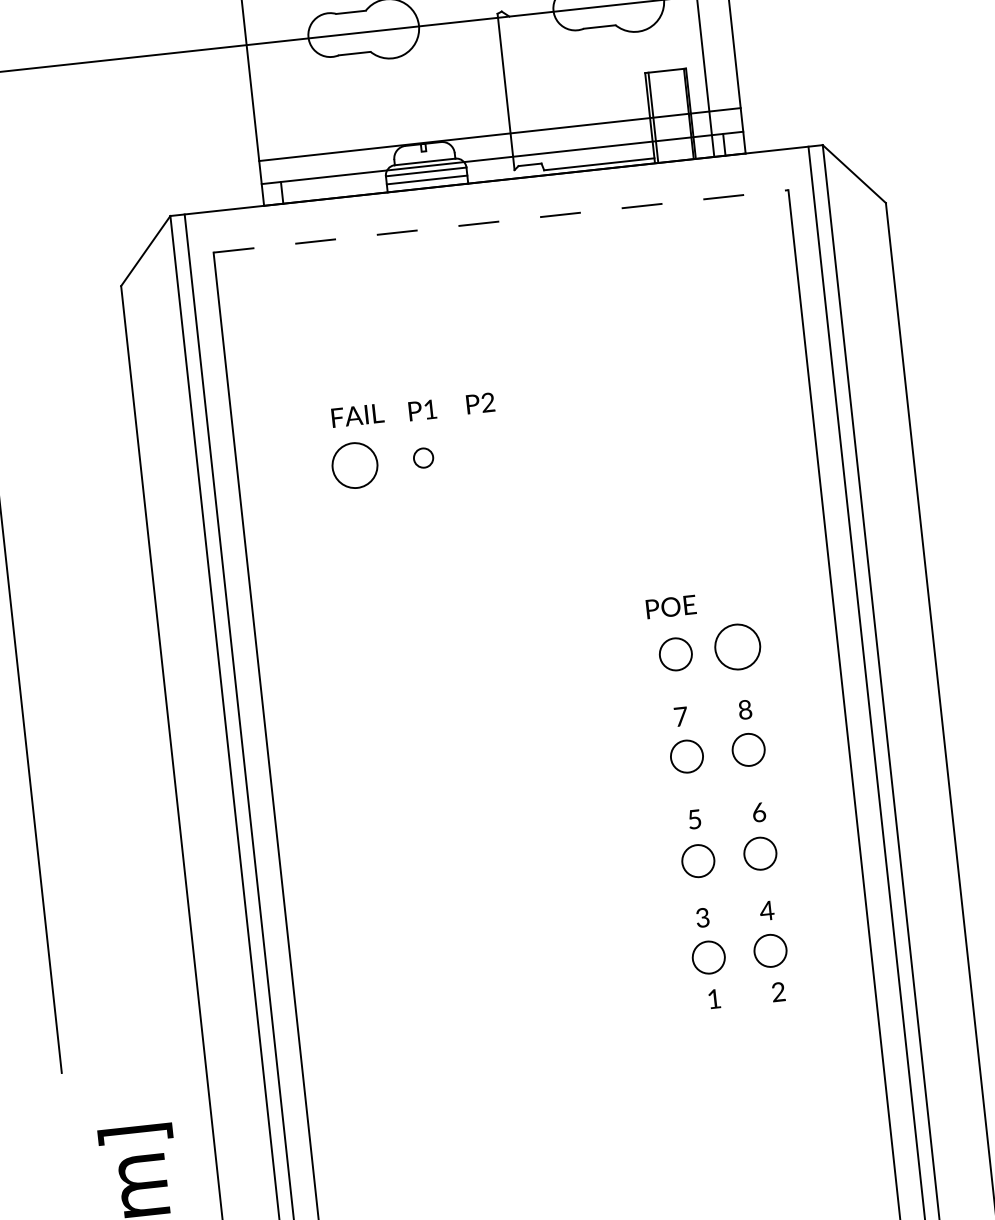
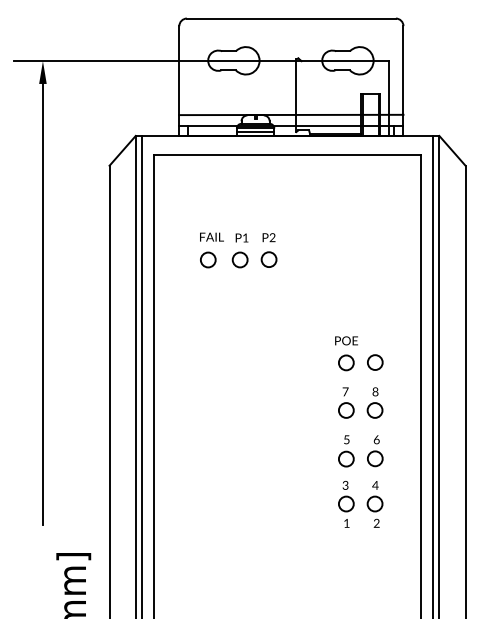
line: (500, 220) -> (287, 154), dashed -> solid
circle: (484, 450) -> (268, 259), added
circle: (422, 457) -> (239, 259), size x1.67
circle: (355, 464) -> (208, 259), size x0.71
circle: (738, 646) -> (375, 362), size x0.71

